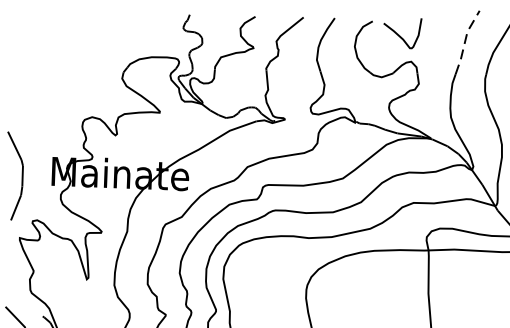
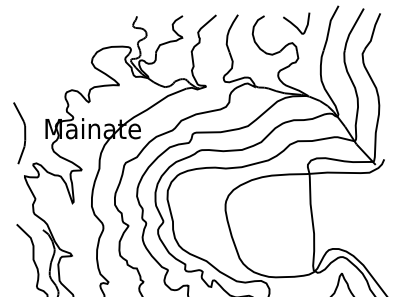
curve: (399, 34) -> (294, 24), moved
line: (465, 41) -> (329, 27), dashed -> solid

